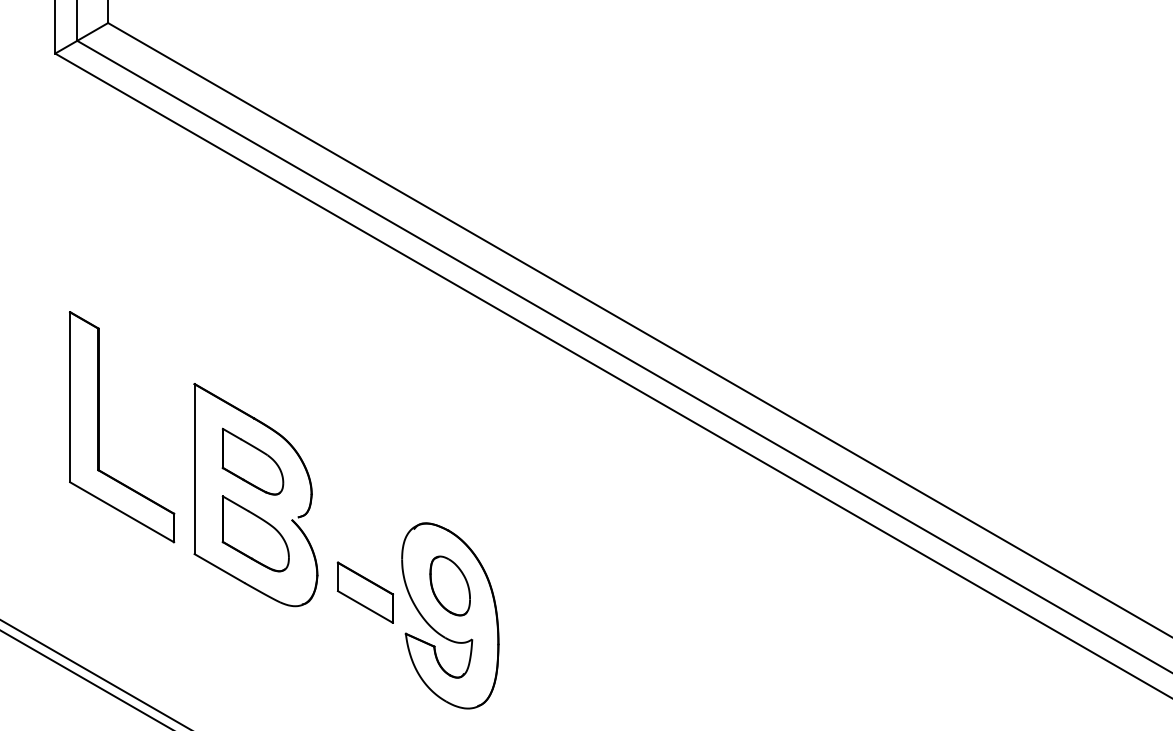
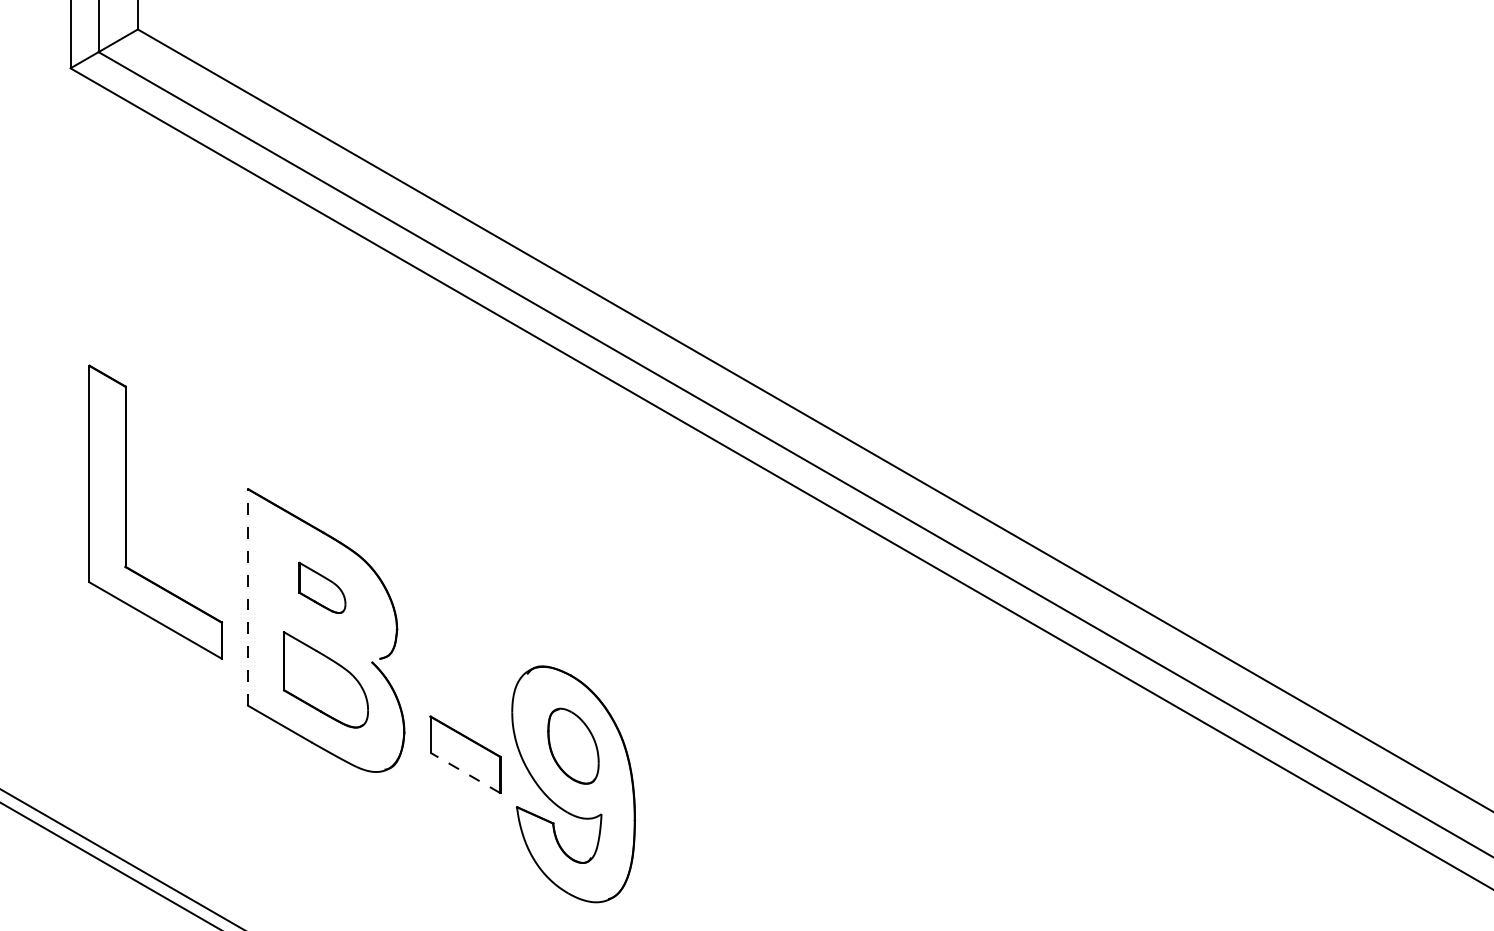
part: (99, 427) -> (126, 512), moved
part: (252, 461) -> (321, 587), size x0.6
line: (194, 469) -> (247, 597), solid -> dashed
line: (365, 606) -> (465, 772), solid -> dashed

